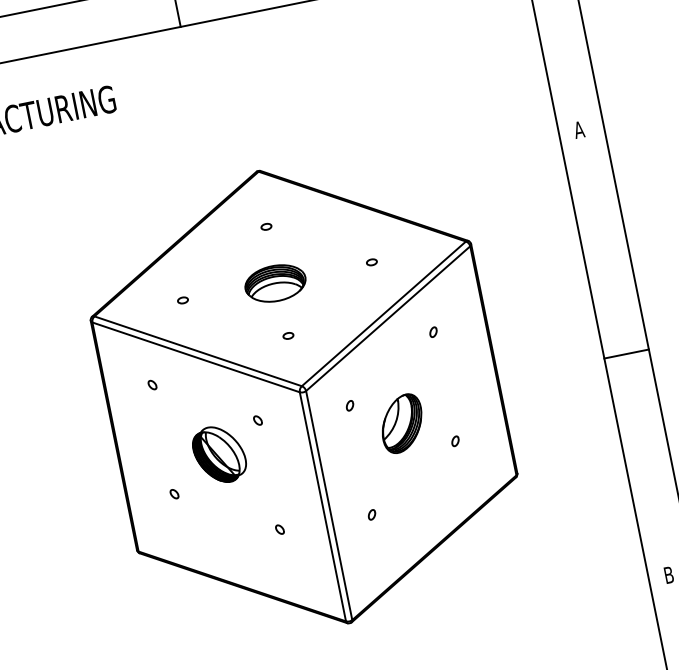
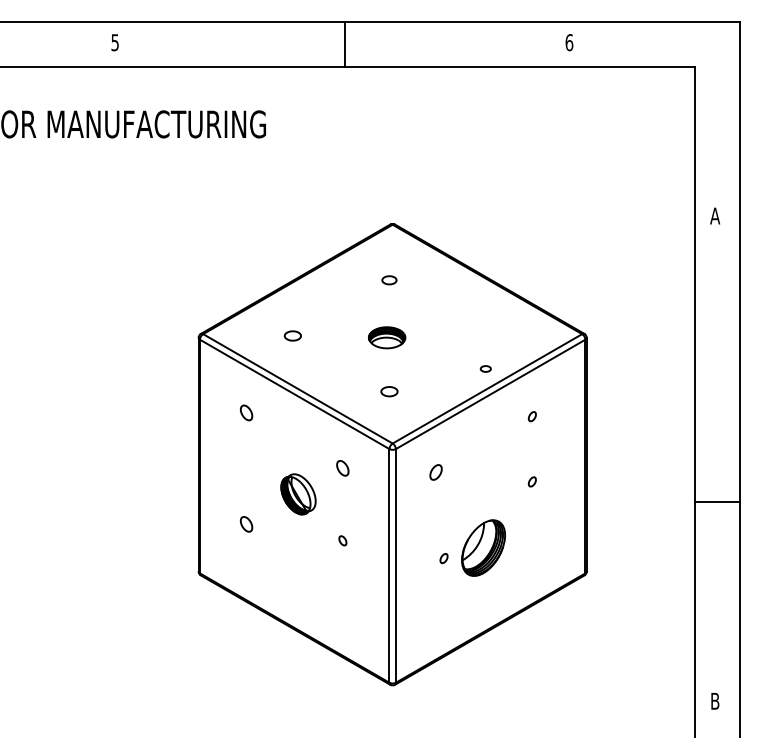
text: (579, 129) -> (715, 215), moved
part: (266, 227) -> (389, 280), size x1.4
part: (371, 261) -> (485, 368), moved
part: (274, 283) -> (386, 337), size x0.6
part: (183, 299) -> (293, 335), size x1.6
part: (288, 335) -> (389, 391), size x1.6
line: (626, 354) -> (717, 502), moved
part: (152, 384) -> (246, 412), size x1.6
part: (349, 405) -> (435, 471), size x1.6
part: (257, 420) -> (342, 468), size x1.6
part: (401, 423) -> (483, 547), moved
part: (454, 441) -> (531, 481), moved
part: (219, 454) -> (298, 494), size x0.7
part: (174, 493) -> (246, 523), size x1.6
part: (371, 514) -> (443, 558), moved
part: (279, 529) -> (342, 540), moved

